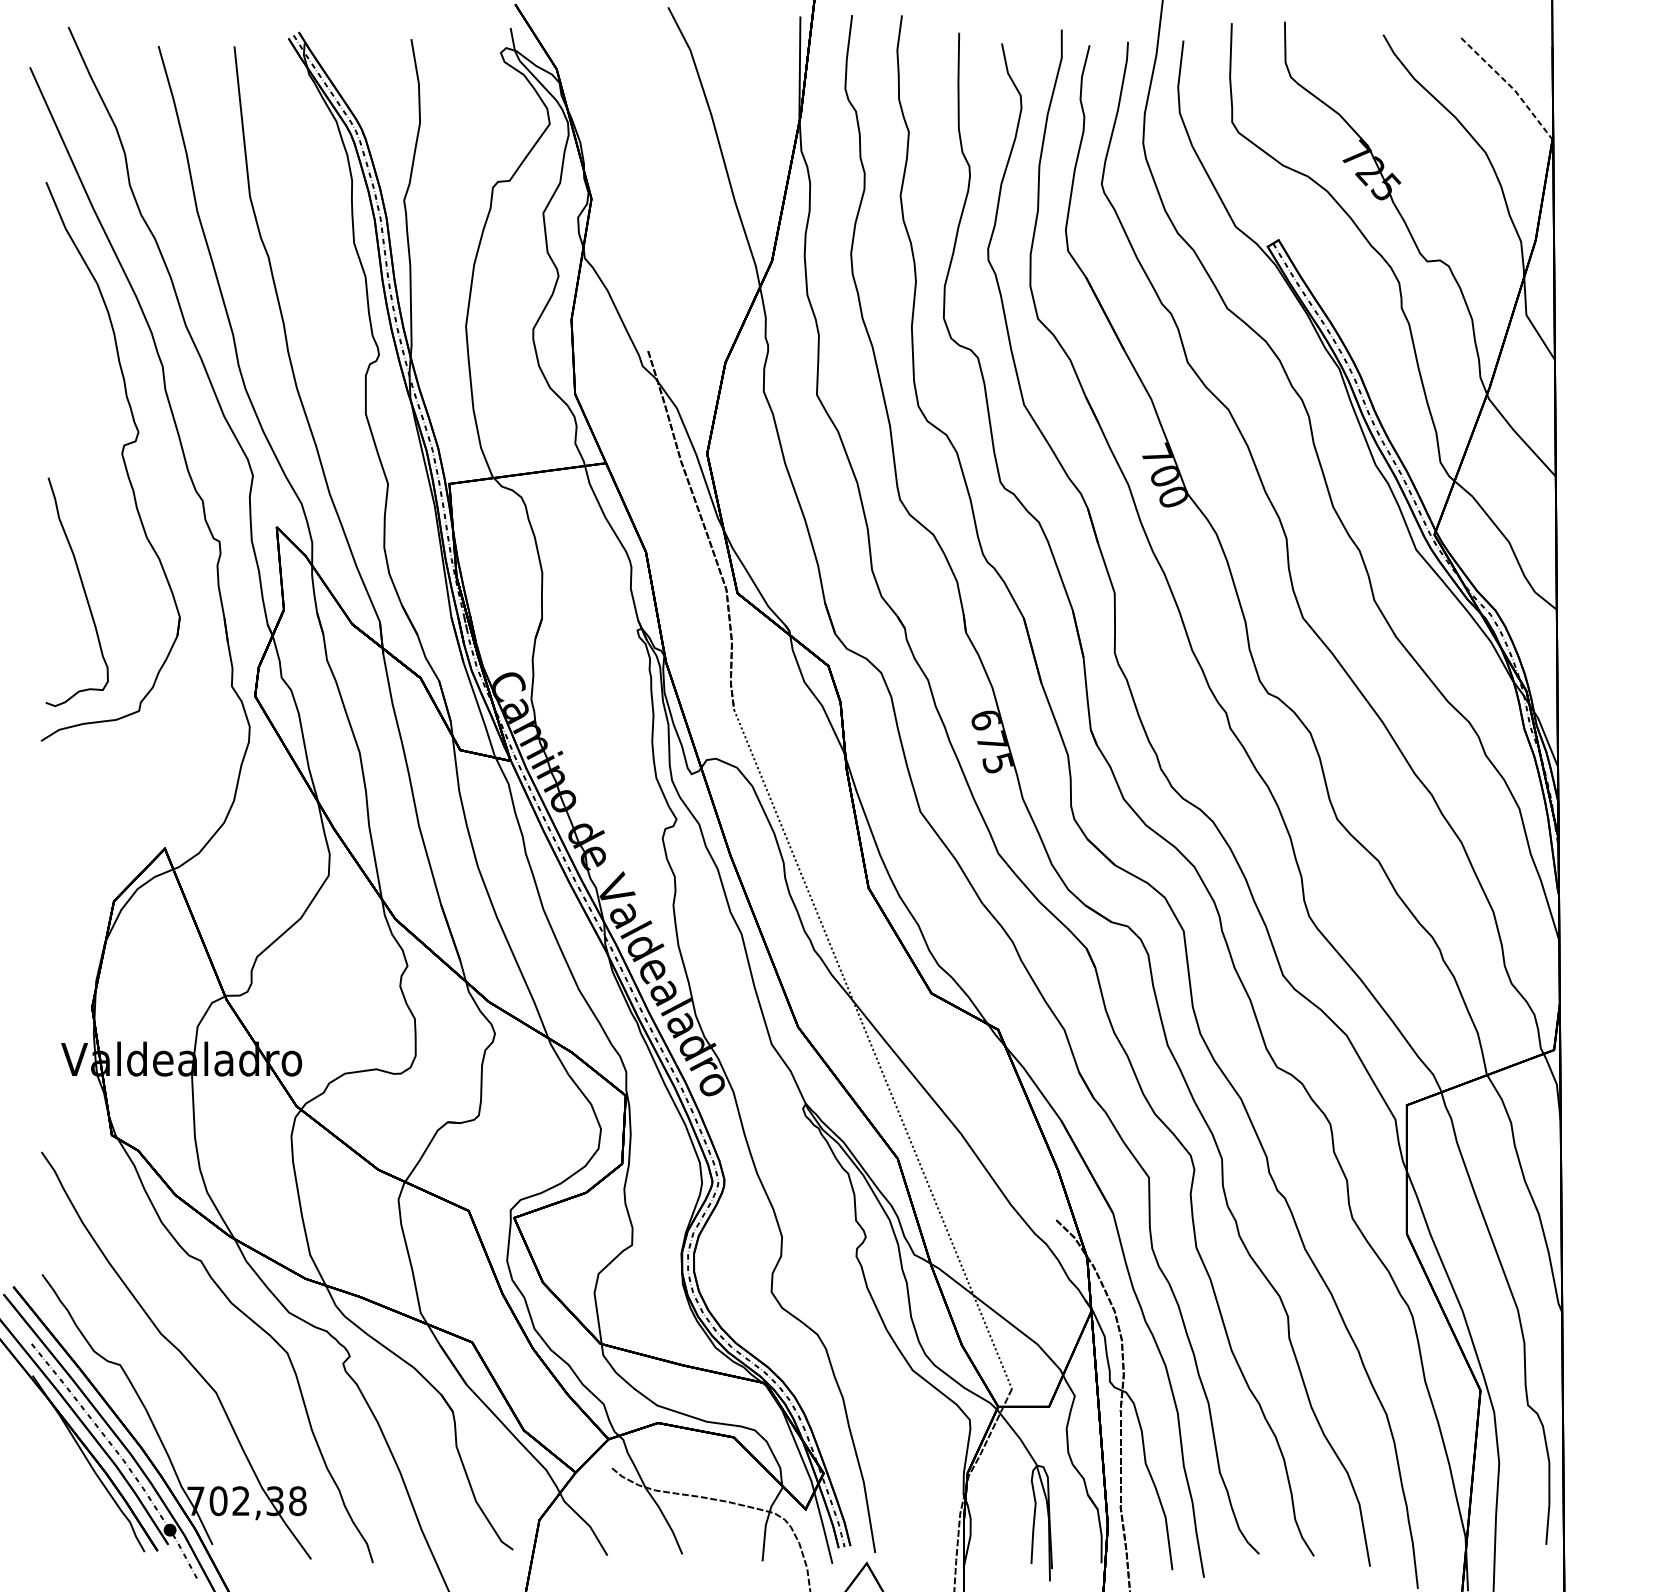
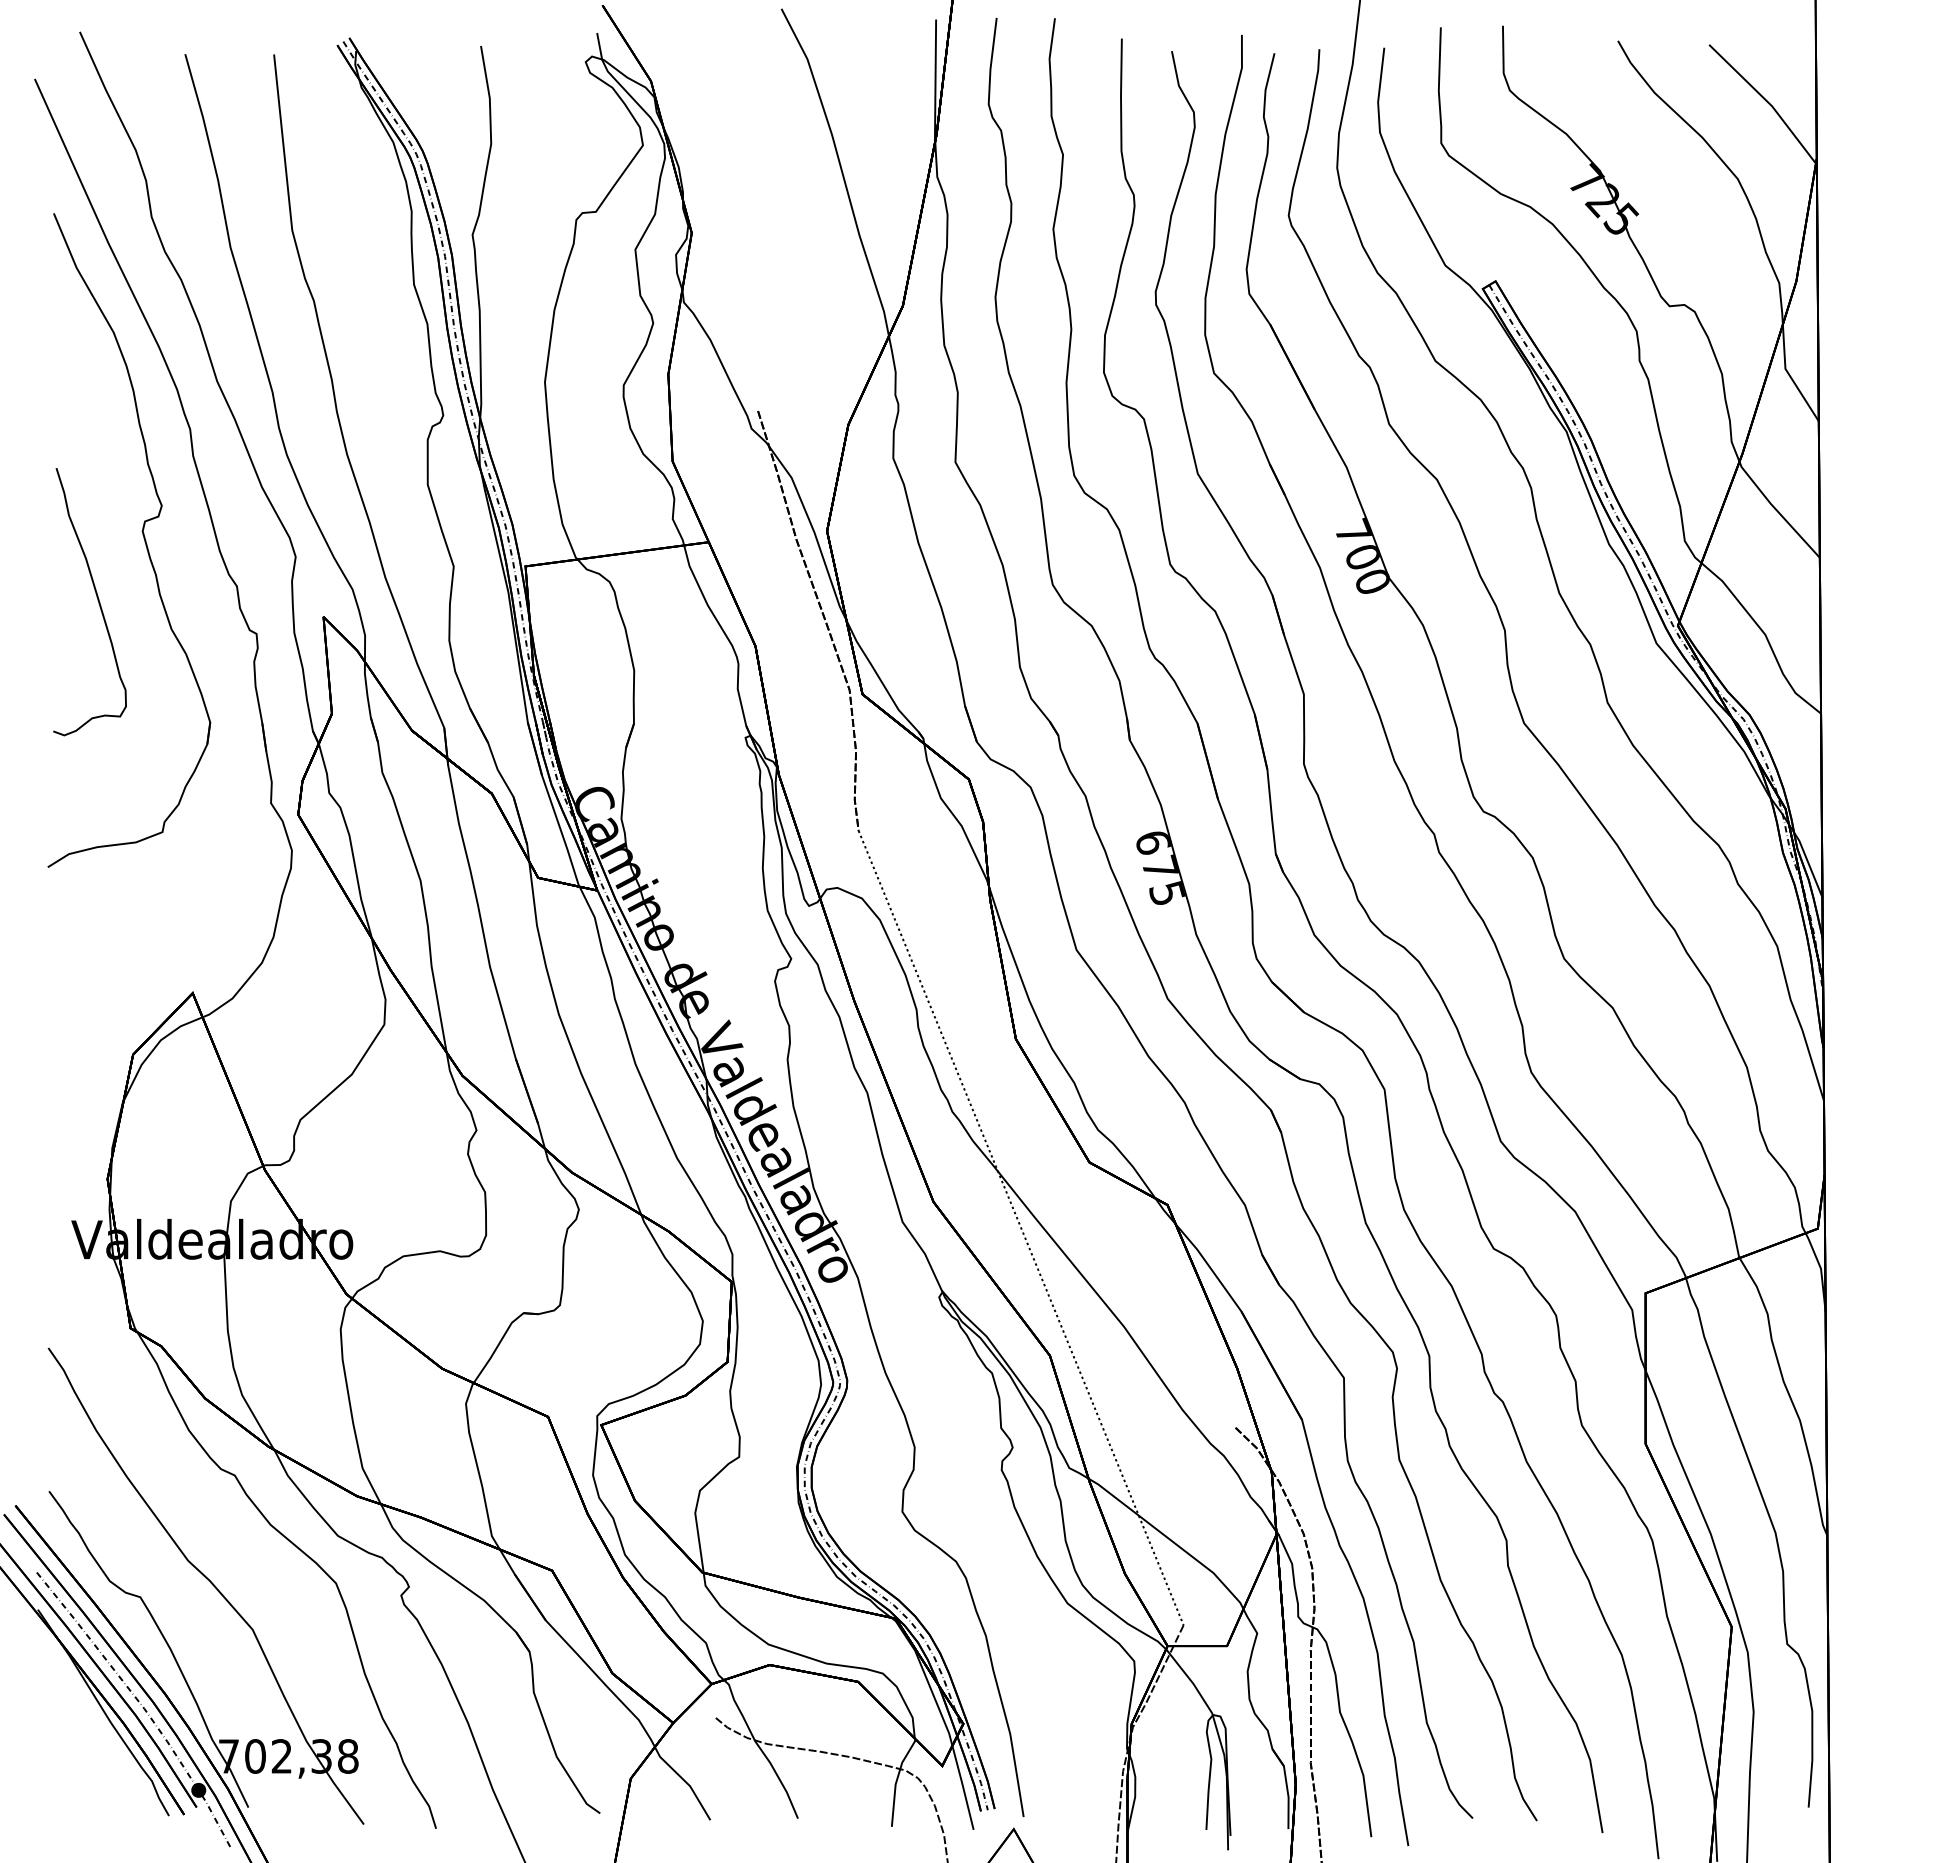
line: (1511, 87) -> (1767, 102), dashed -> solid
curve: (83, 590) -> (97, 600), moved

